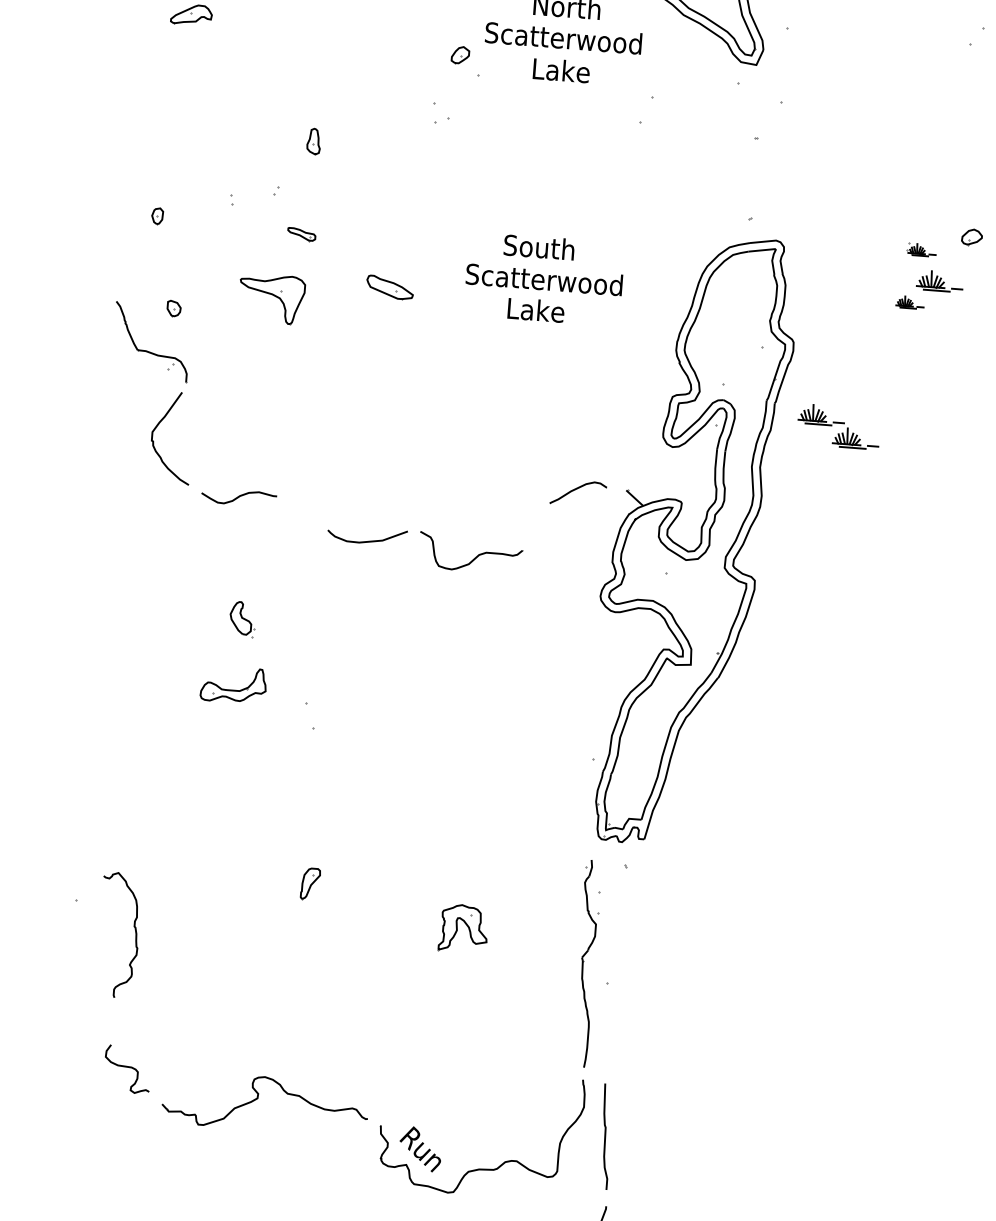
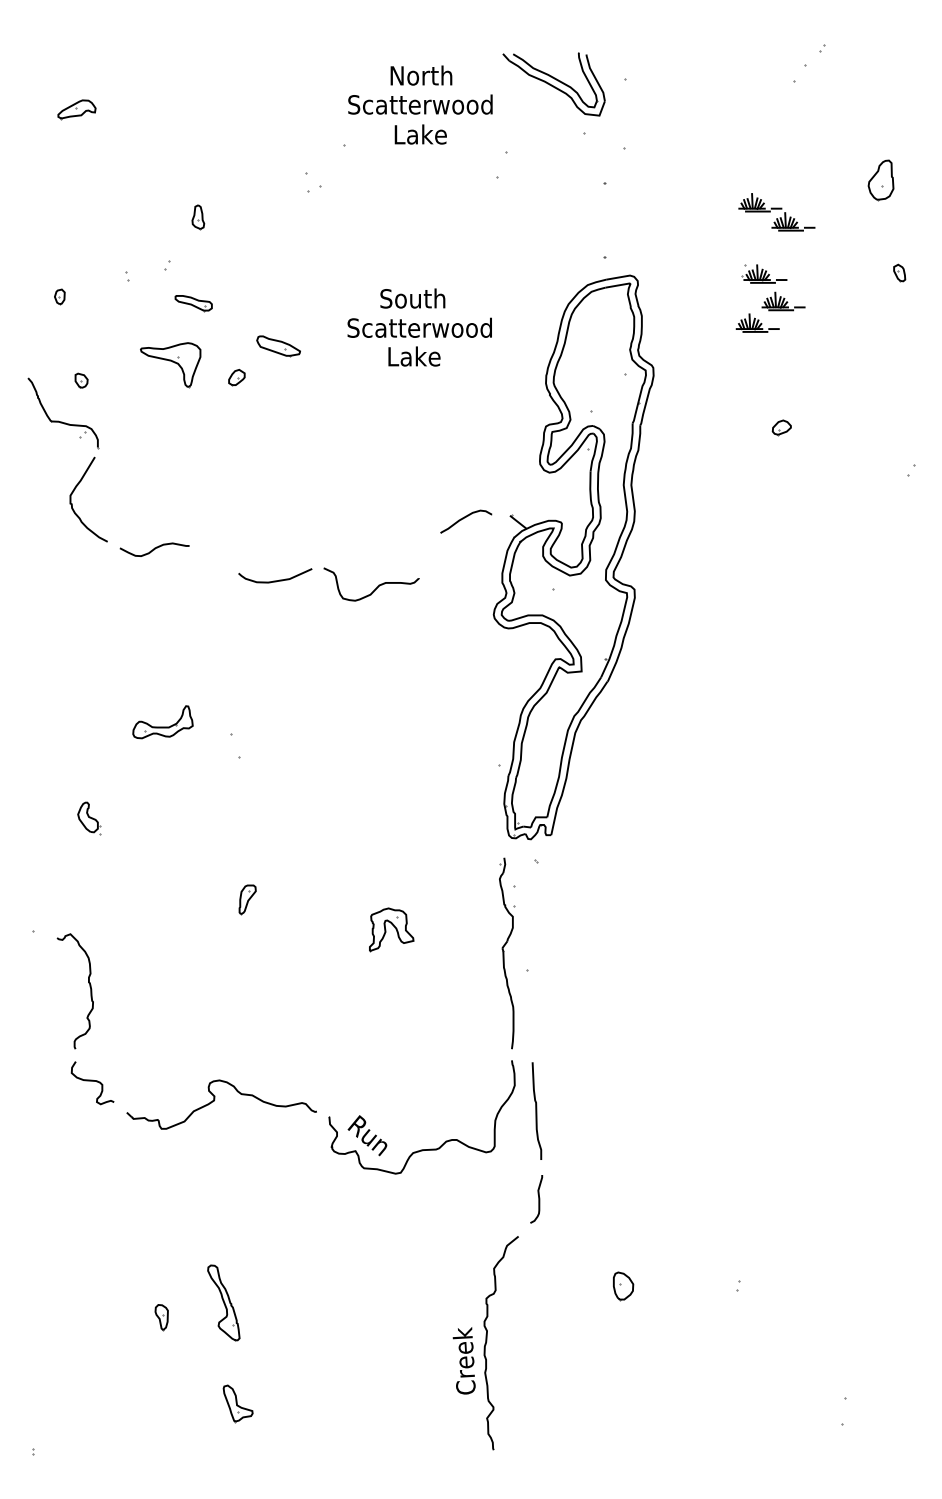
part: (460, 55) -> (236, 377), moved
part: (301, 234) -> (193, 303), size x1.43
part: (971, 237) -> (781, 427), moved
part: (921, 249) -> (764, 273), size x1.67
part: (910, 301) -> (757, 322), size x1.67
part: (838, 427) -> (776, 212), moved
part: (242, 619) -> (89, 818), moved
curve: (134, 932) -> (89, 987), moved

